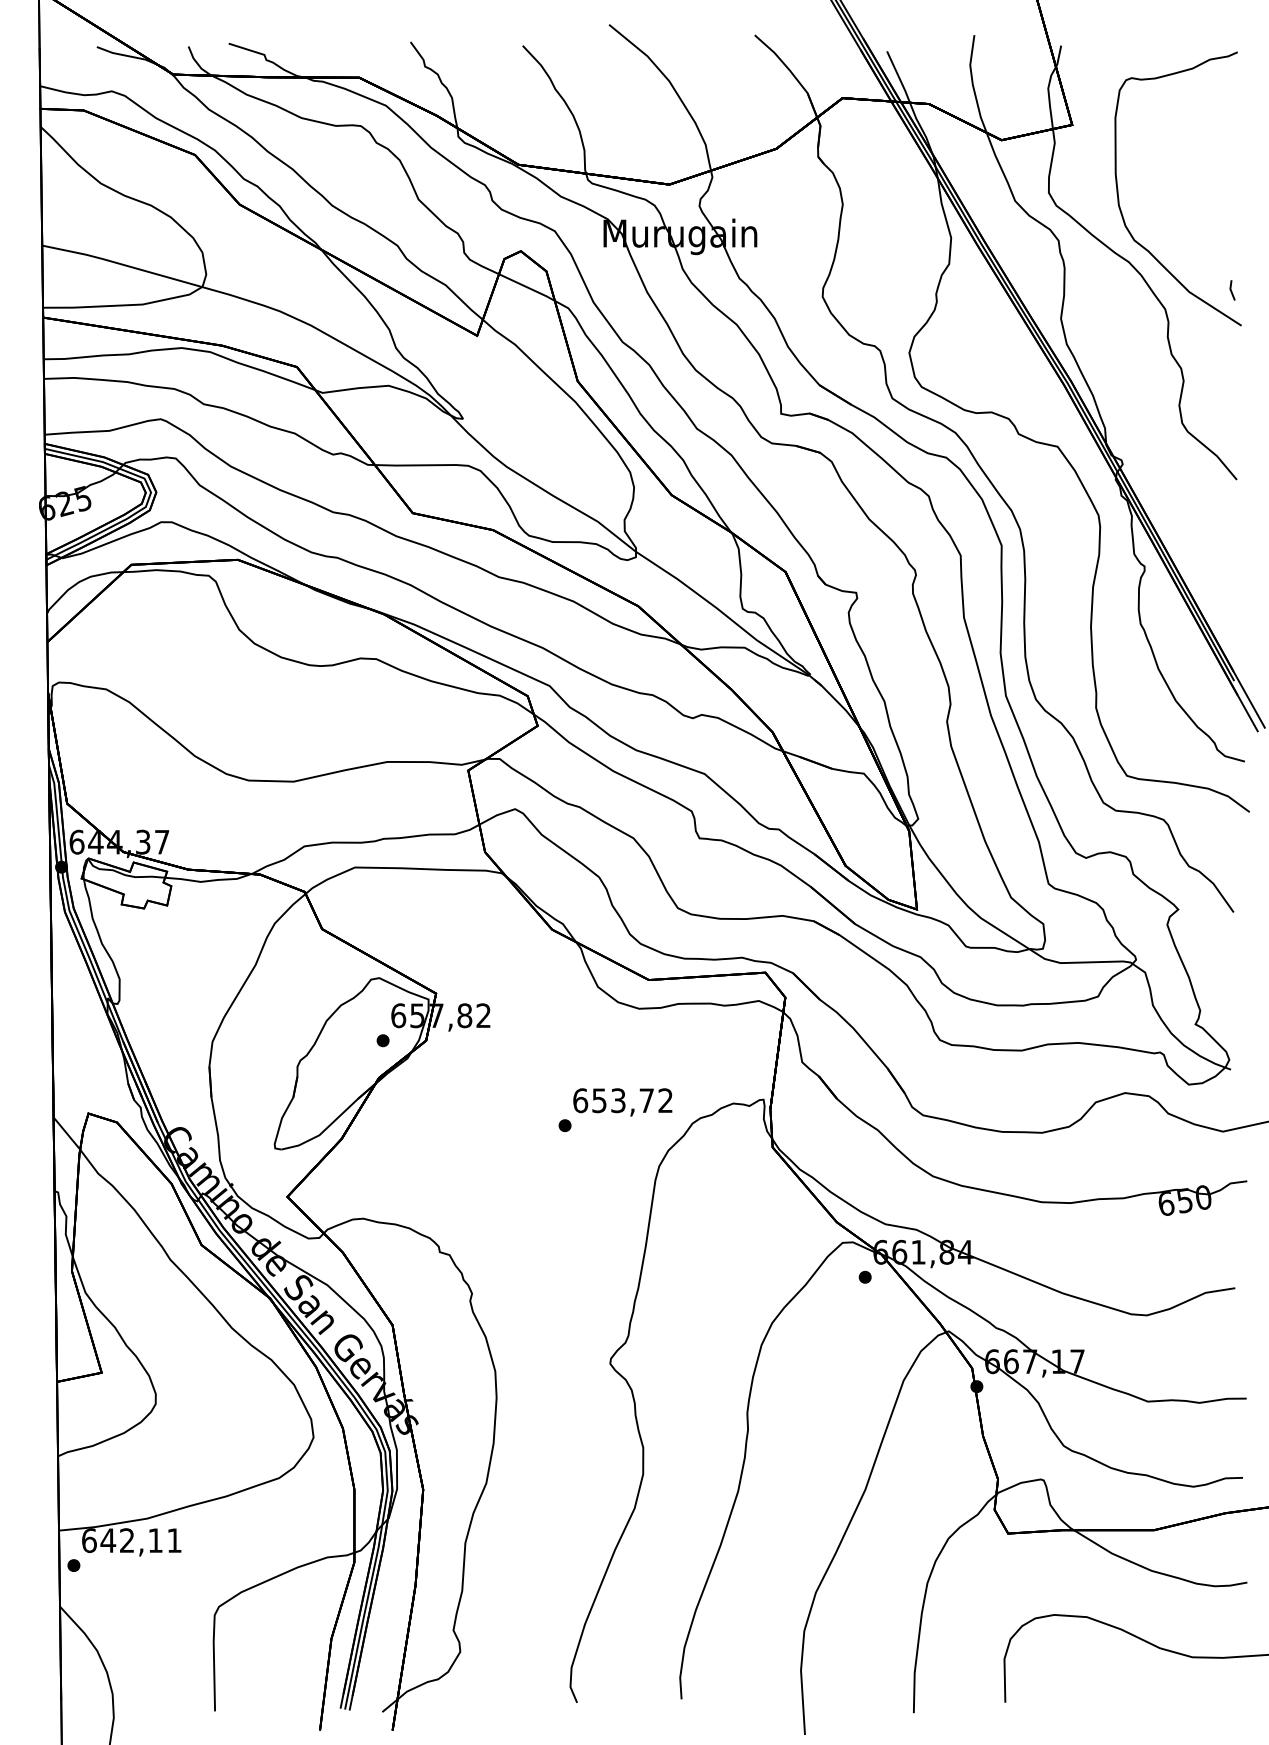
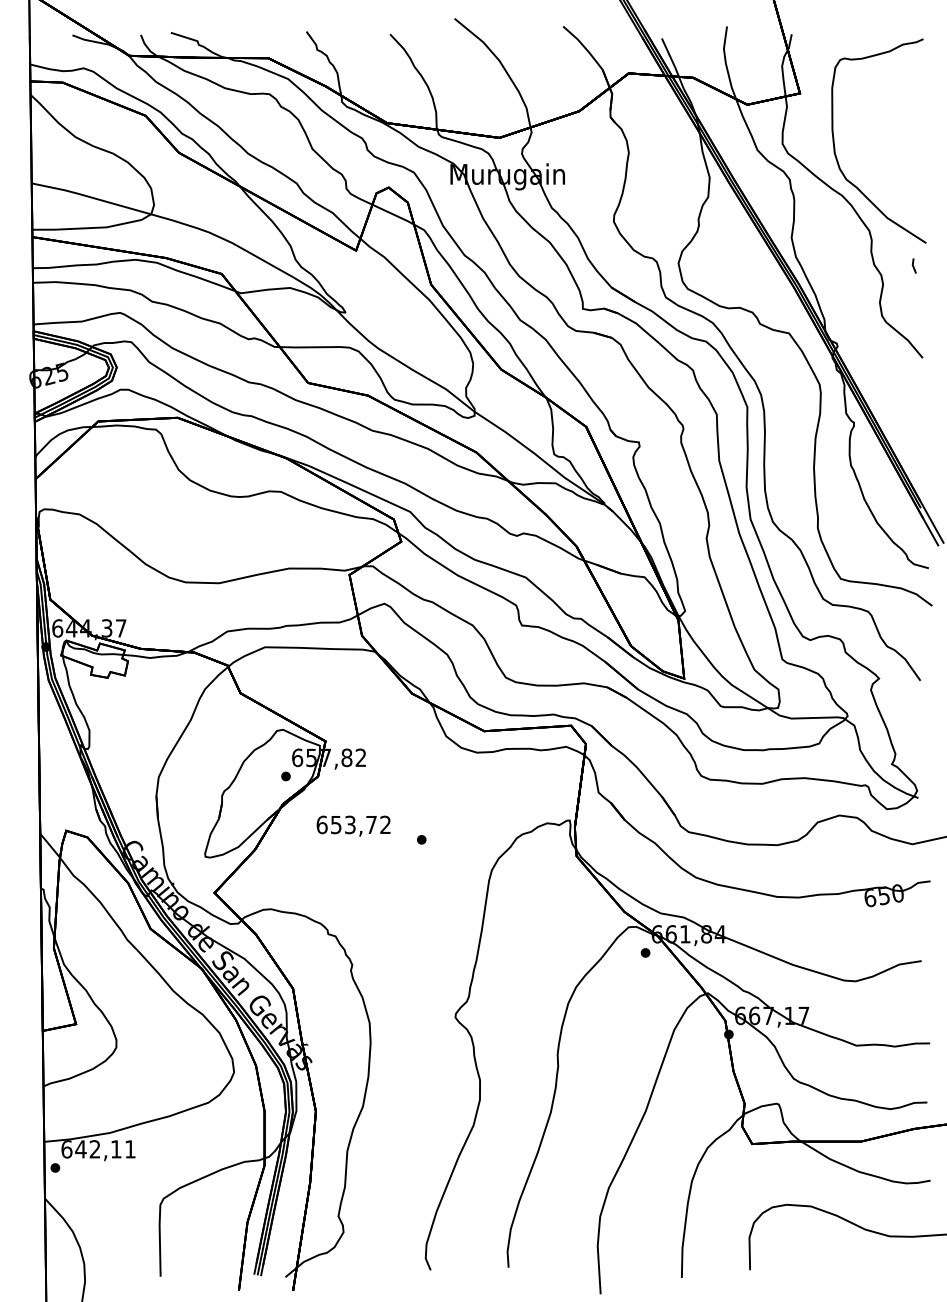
part: (1232, 290) -> (914, 266), moved
text: (622, 1102) -> (353, 826), moved

